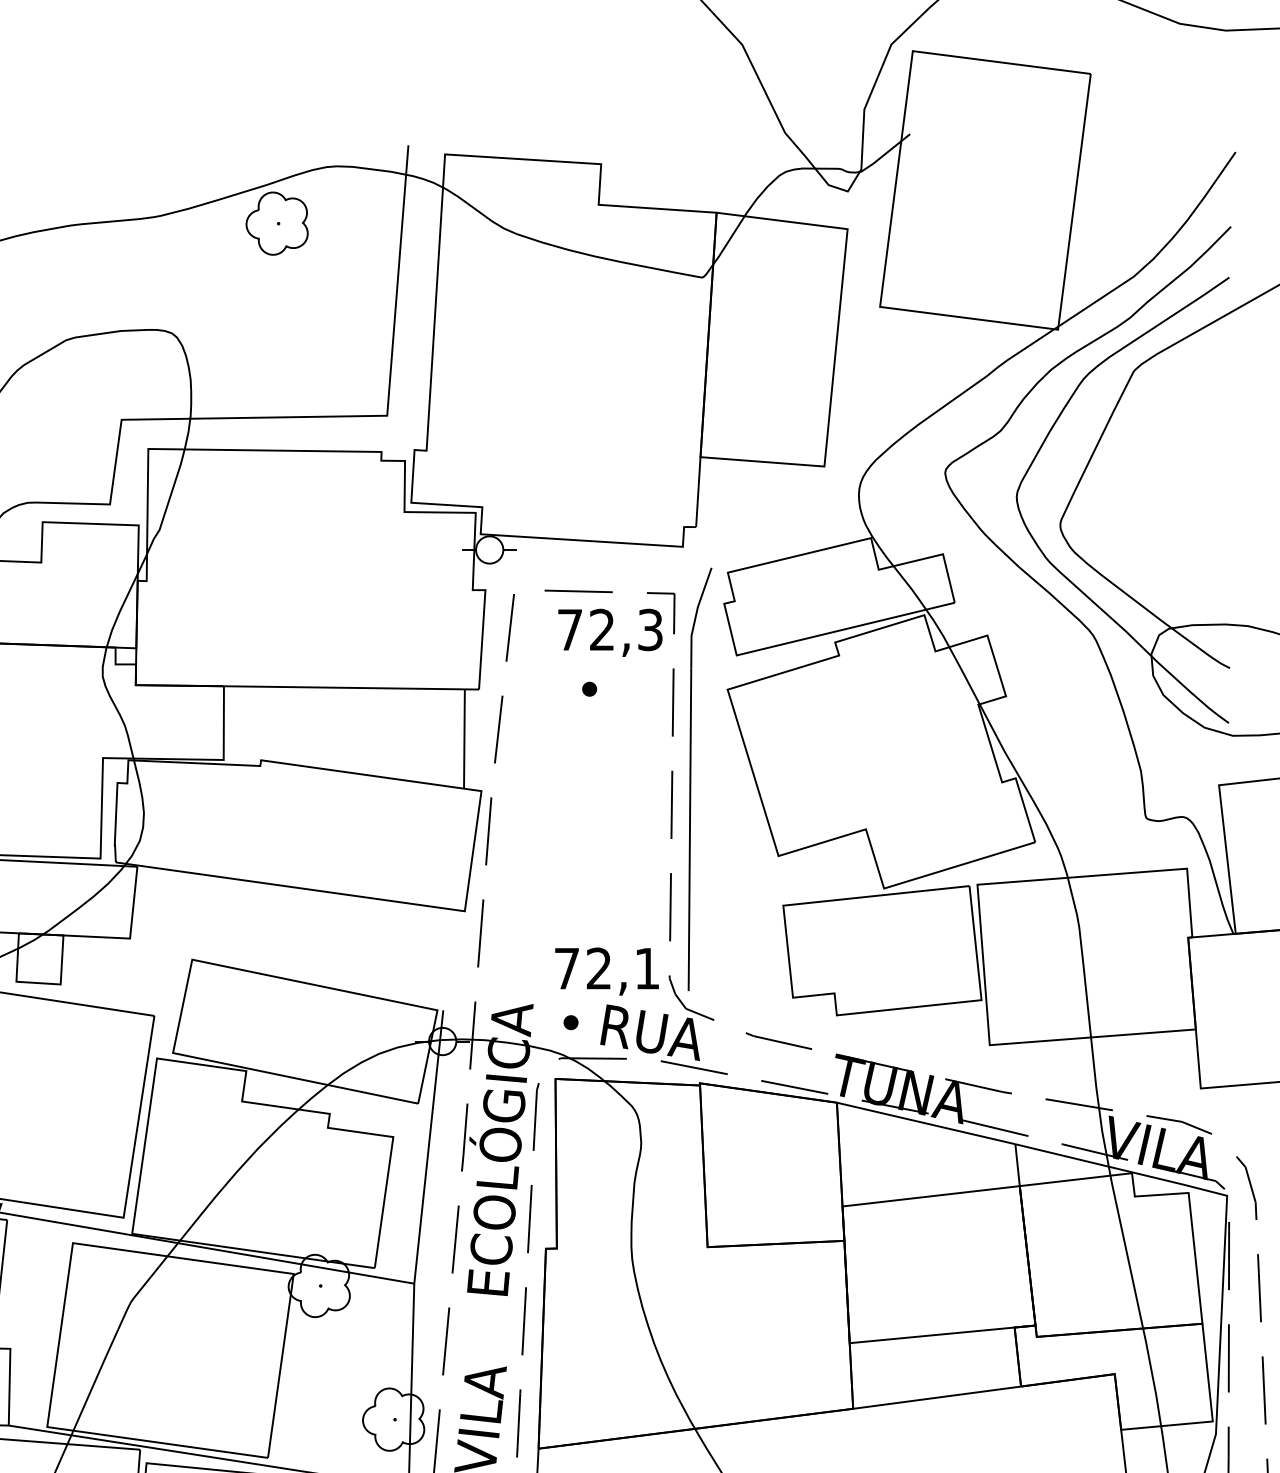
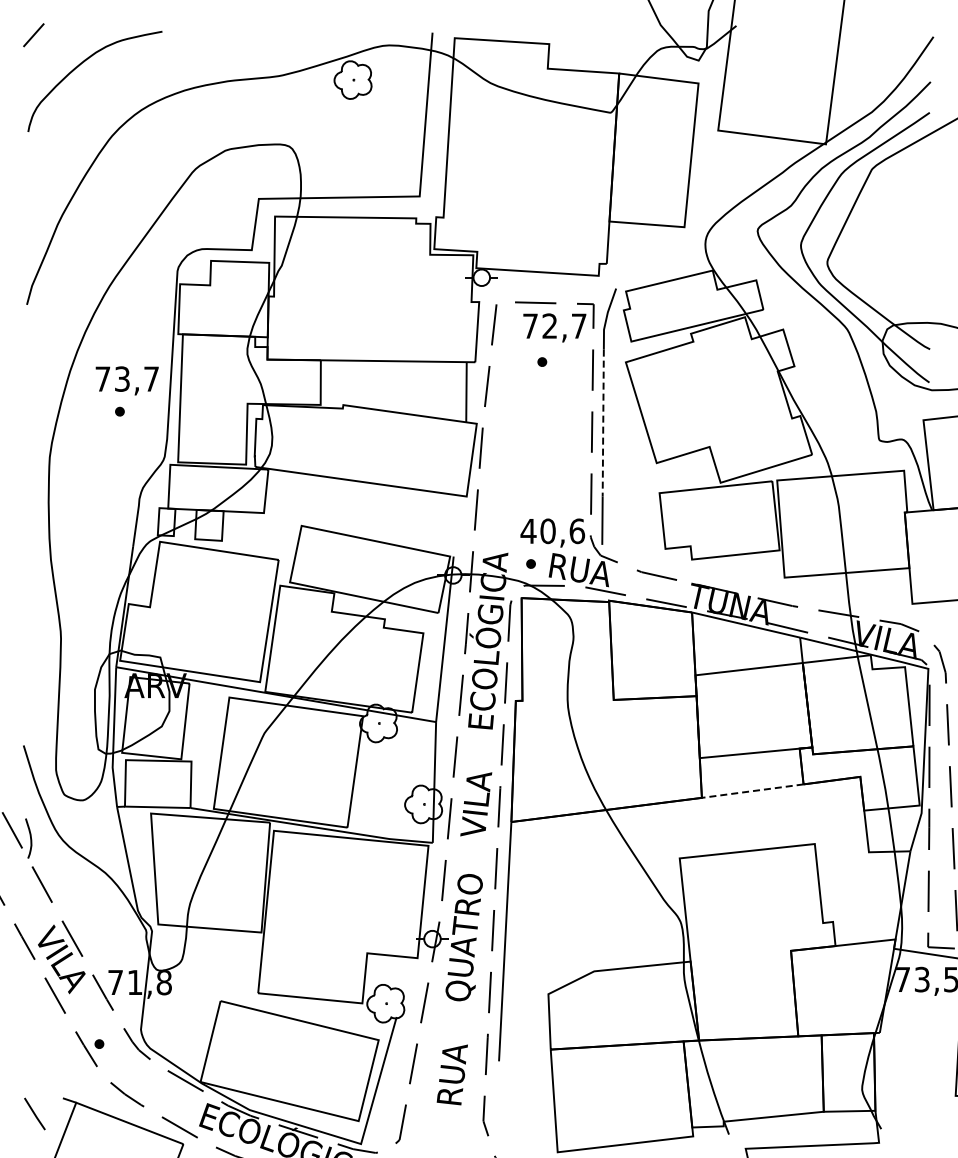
text: (649, 628) -> (578, 325), 72,3 -> 72,7
line: (690, 790) -> (603, 423), solid -> dashed
text: (606, 968) -> (552, 531), 72,1 -> 40,6
line: (936, 1398) -> (752, 791), solid -> dashed

